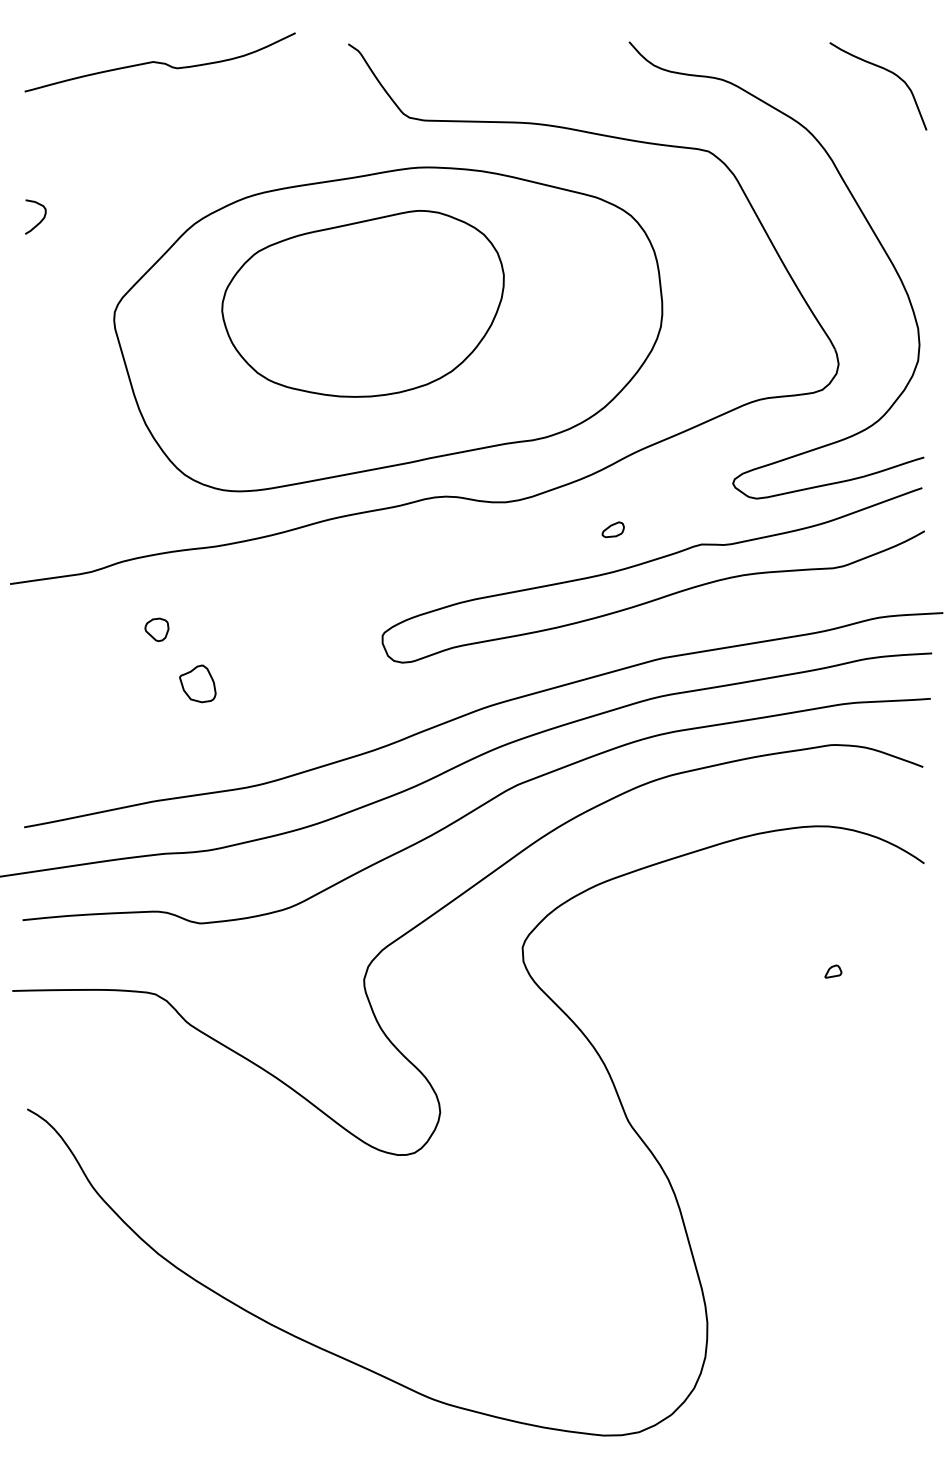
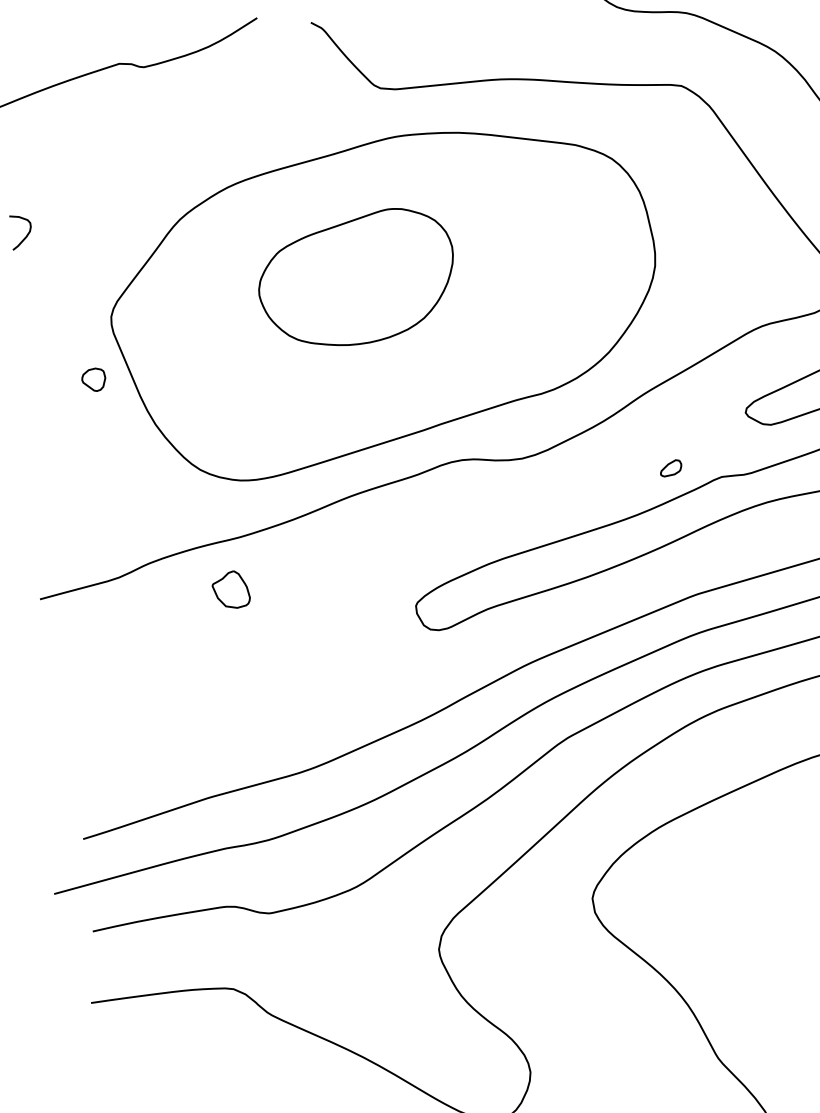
part: (362, 303) -> (356, 278), size x0.7
part: (612, 529) -> (670, 468), moved
part: (156, 629) -> (93, 379), moved
part: (197, 683) -> (230, 589), moved

